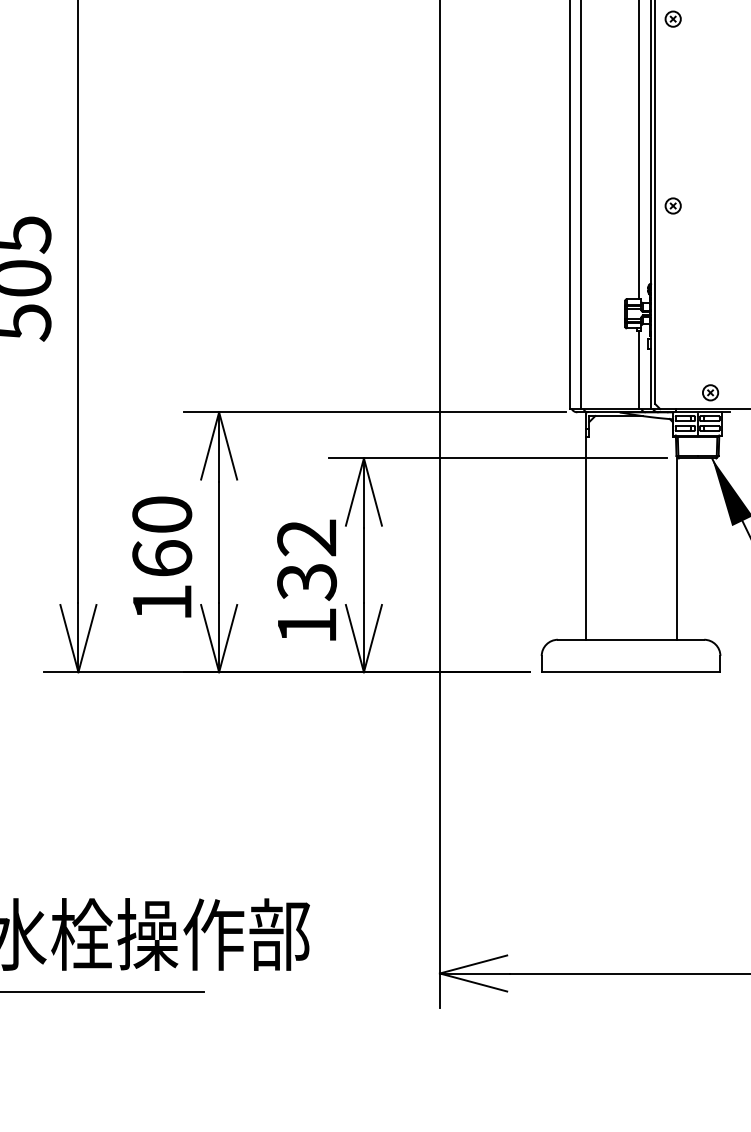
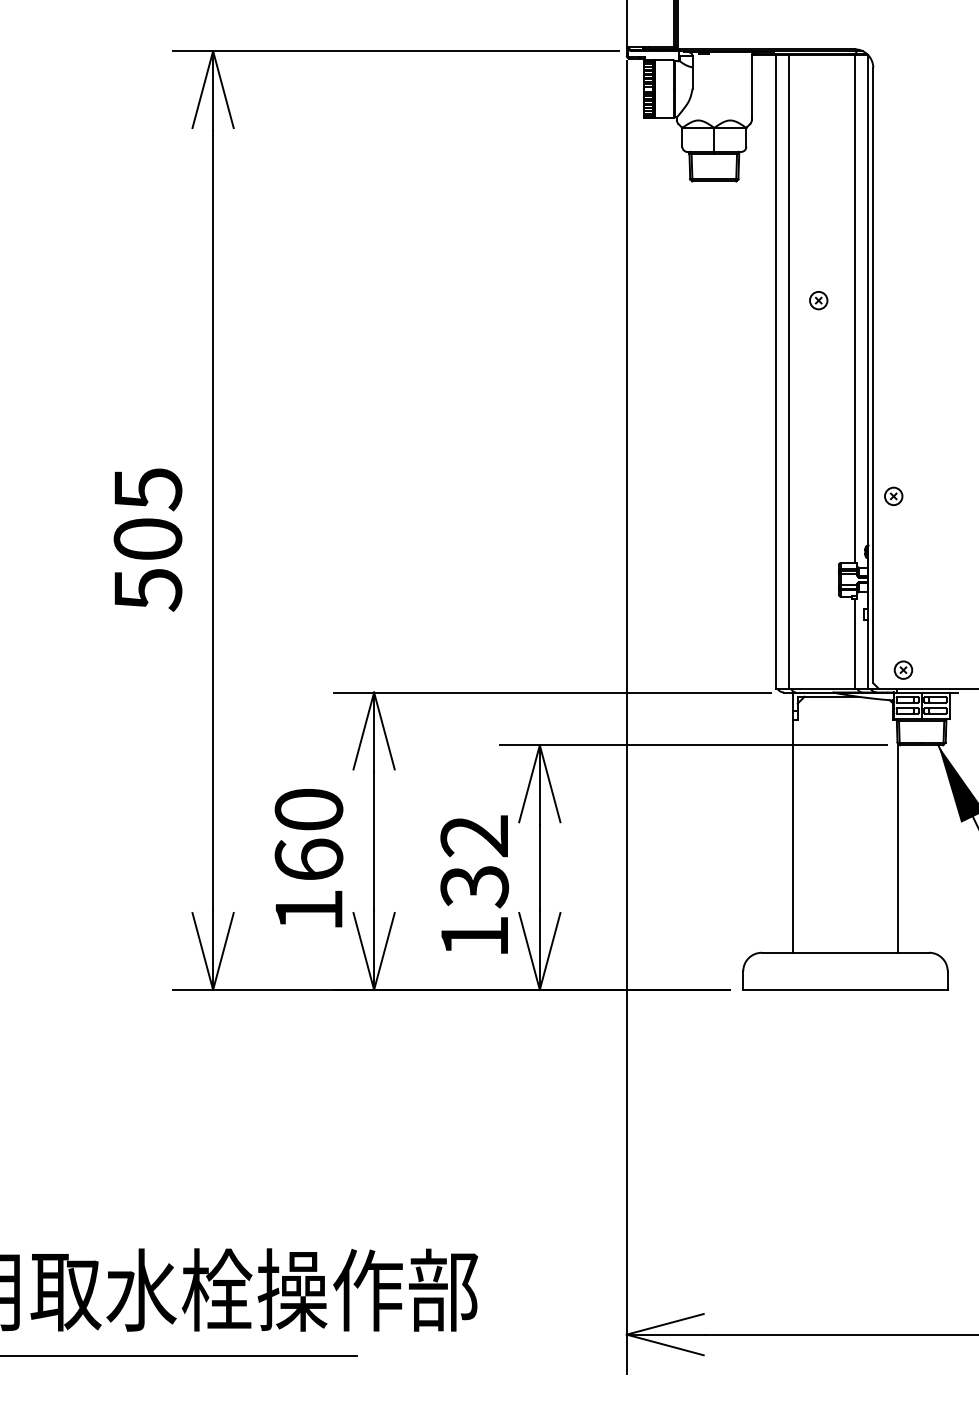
part: (673, 19) -> (818, 300), moved
part: (673, 205) -> (893, 495), moved
part: (710, 392) -> (903, 669), moved

